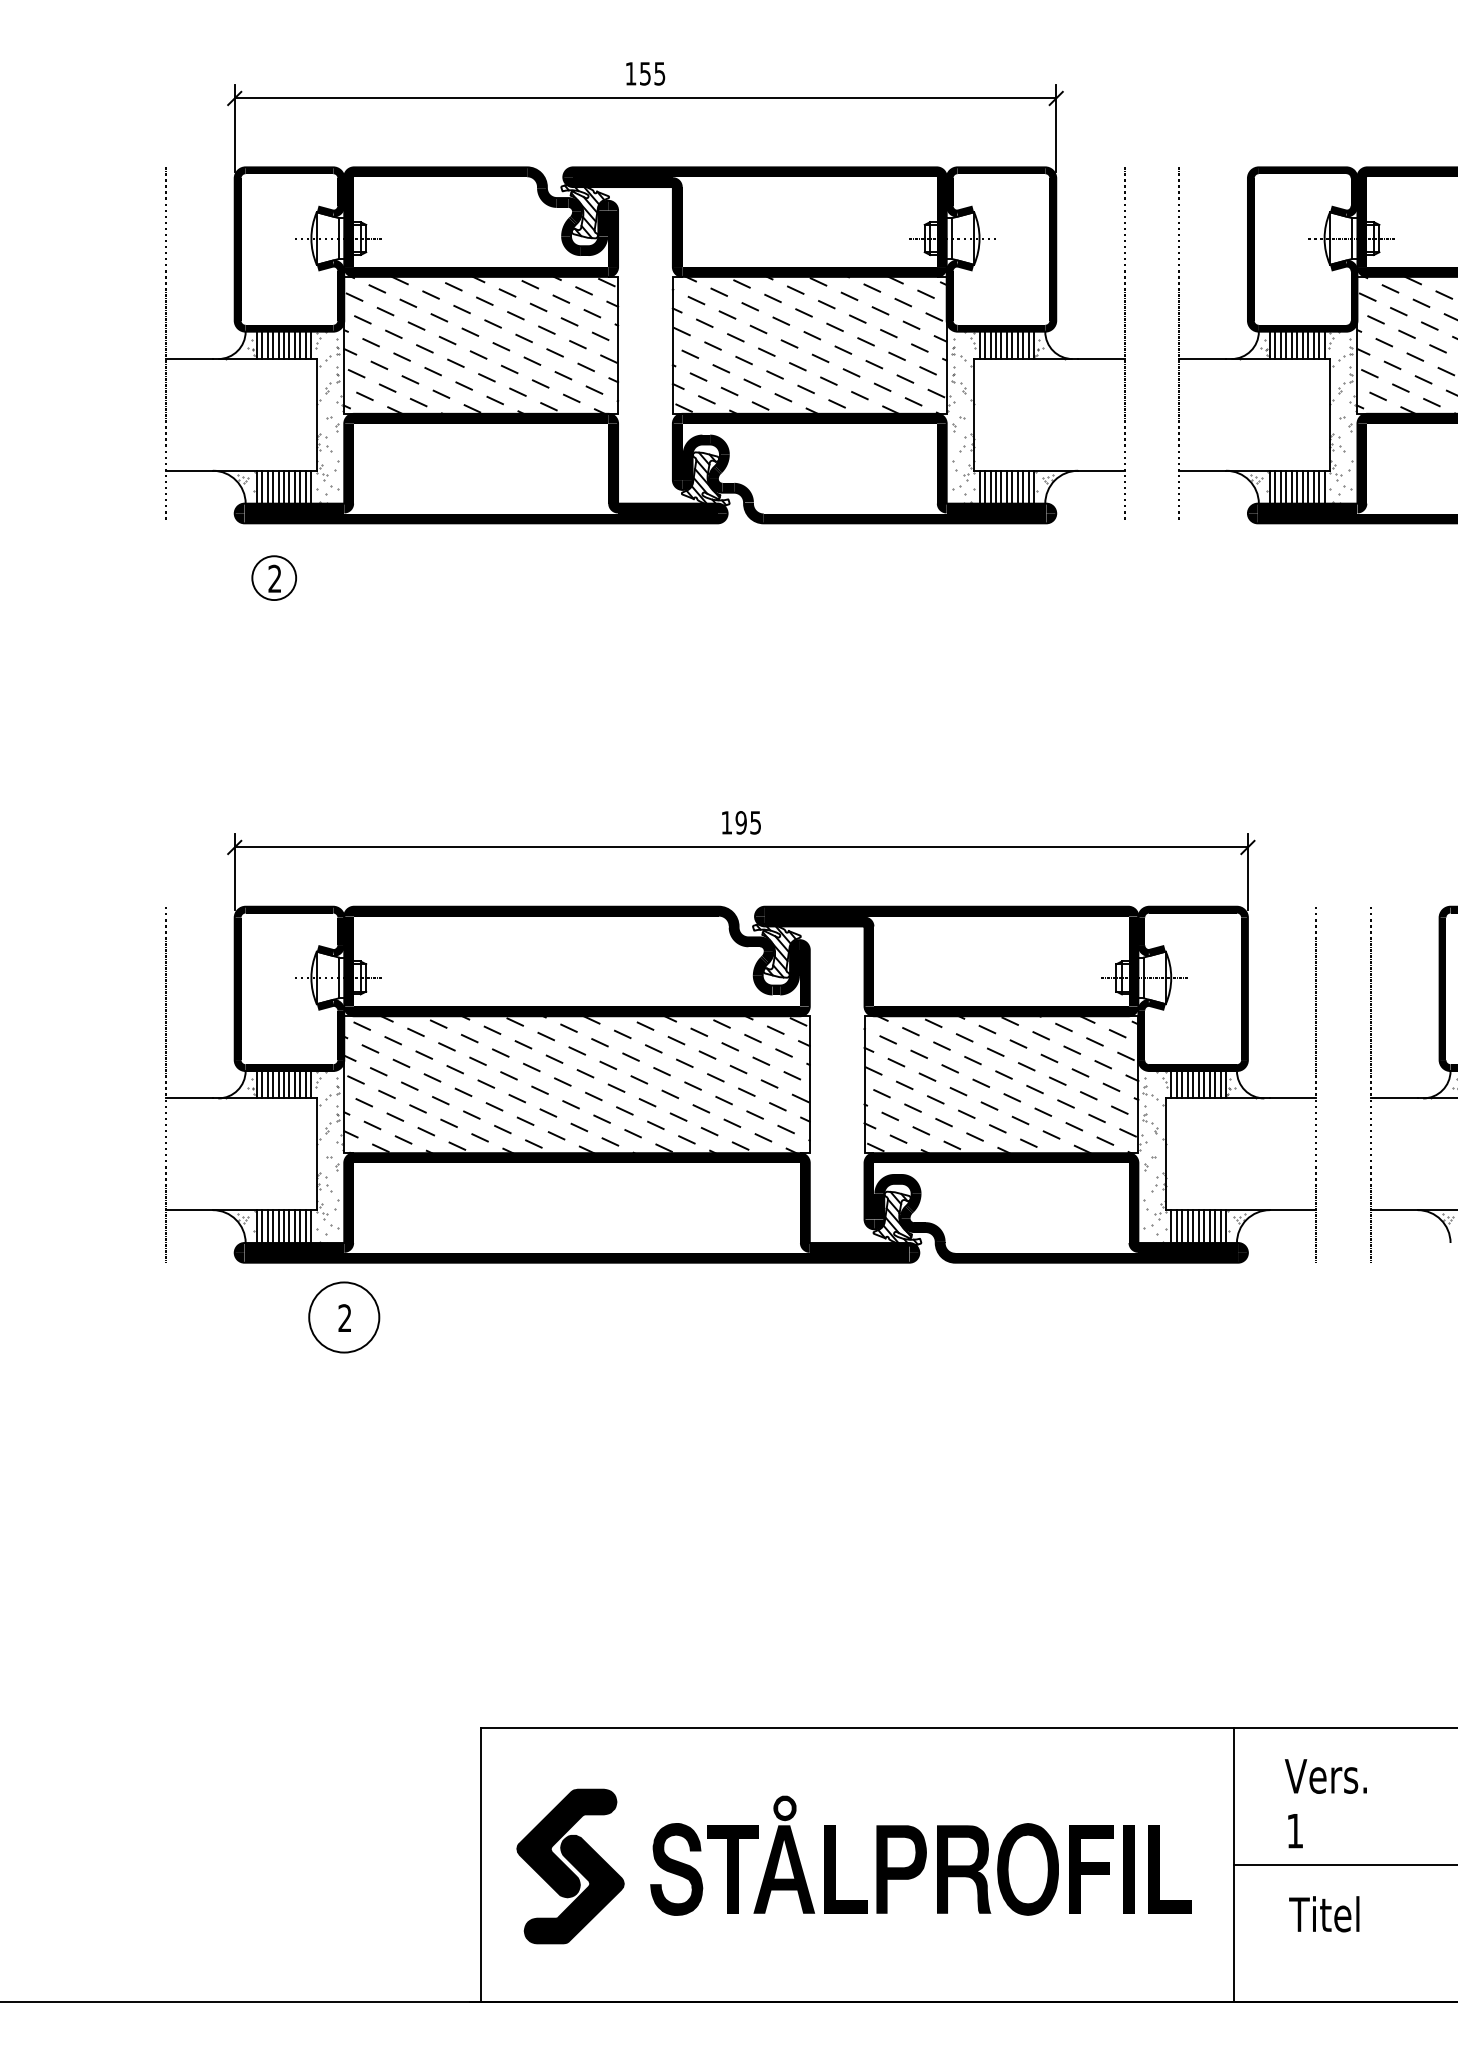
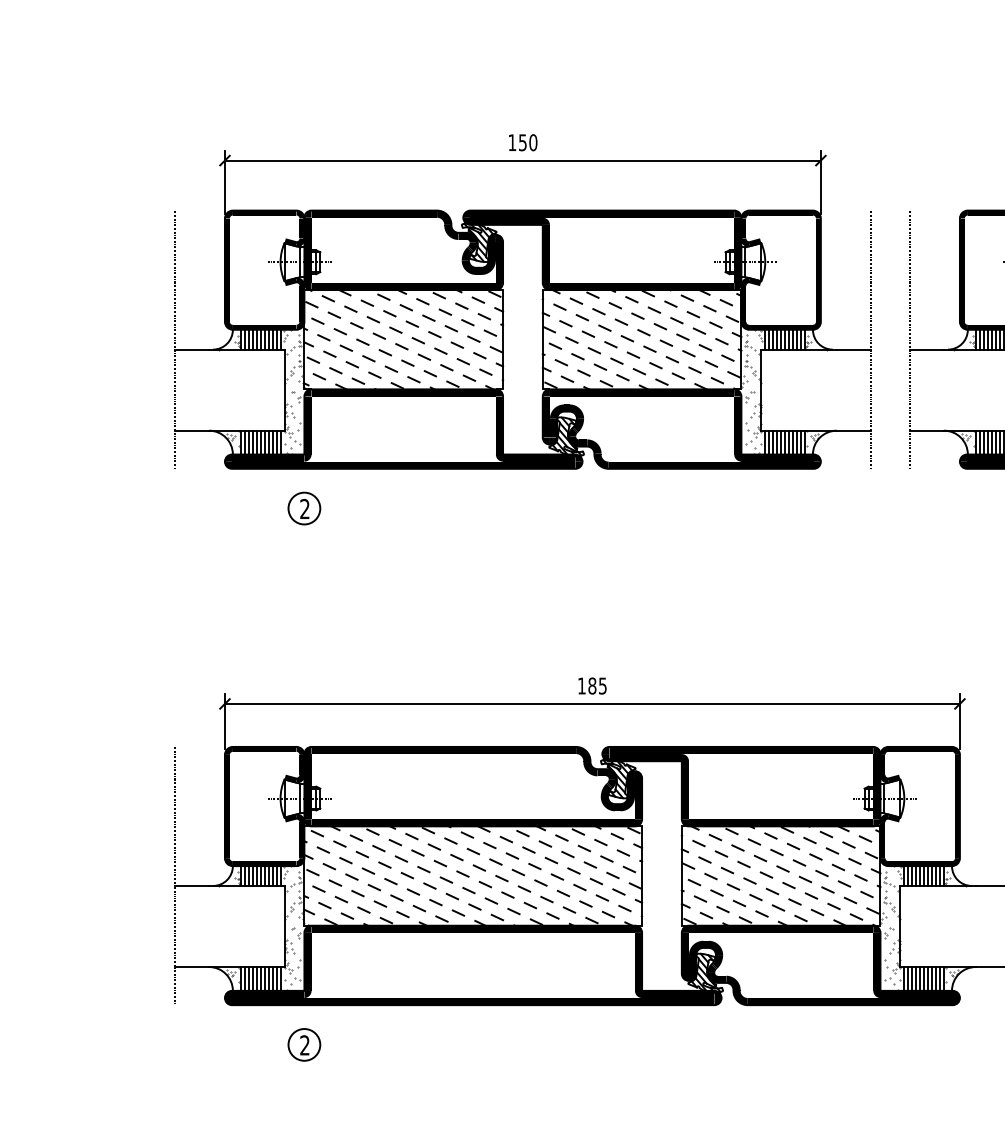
text: (659, 73) -> (533, 142), 155 -> 150
part: (273, 577) -> (303, 508), moved
text: (740, 822) -> (591, 685), 195 -> 185
circle: (344, 1317) -> (304, 1044), size x0.62

